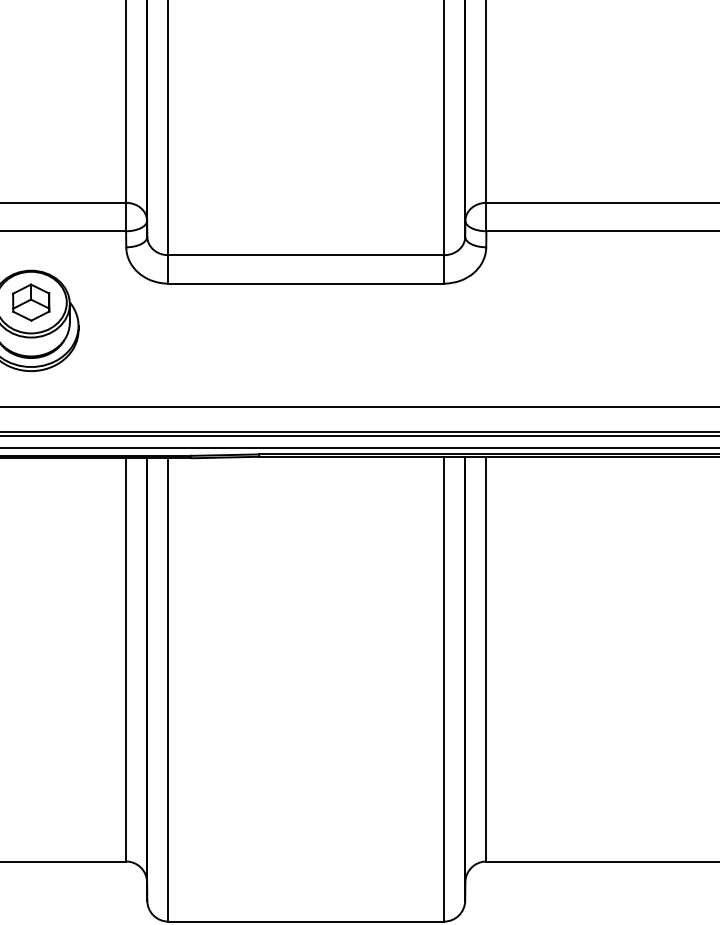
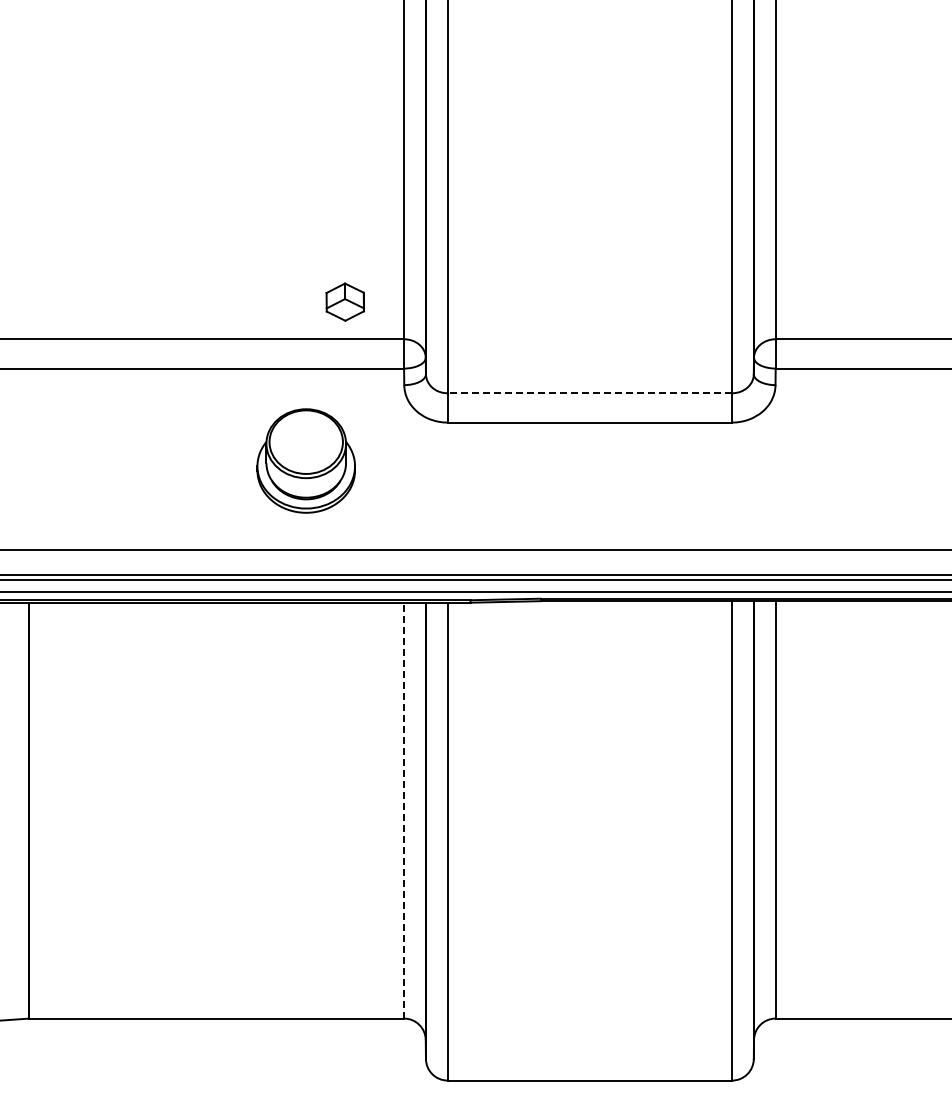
line: (305, 255) -> (589, 393), solid -> dashed
part: (30, 301) -> (344, 301), moved
line: (126, 659) -> (404, 810), solid -> dashed

